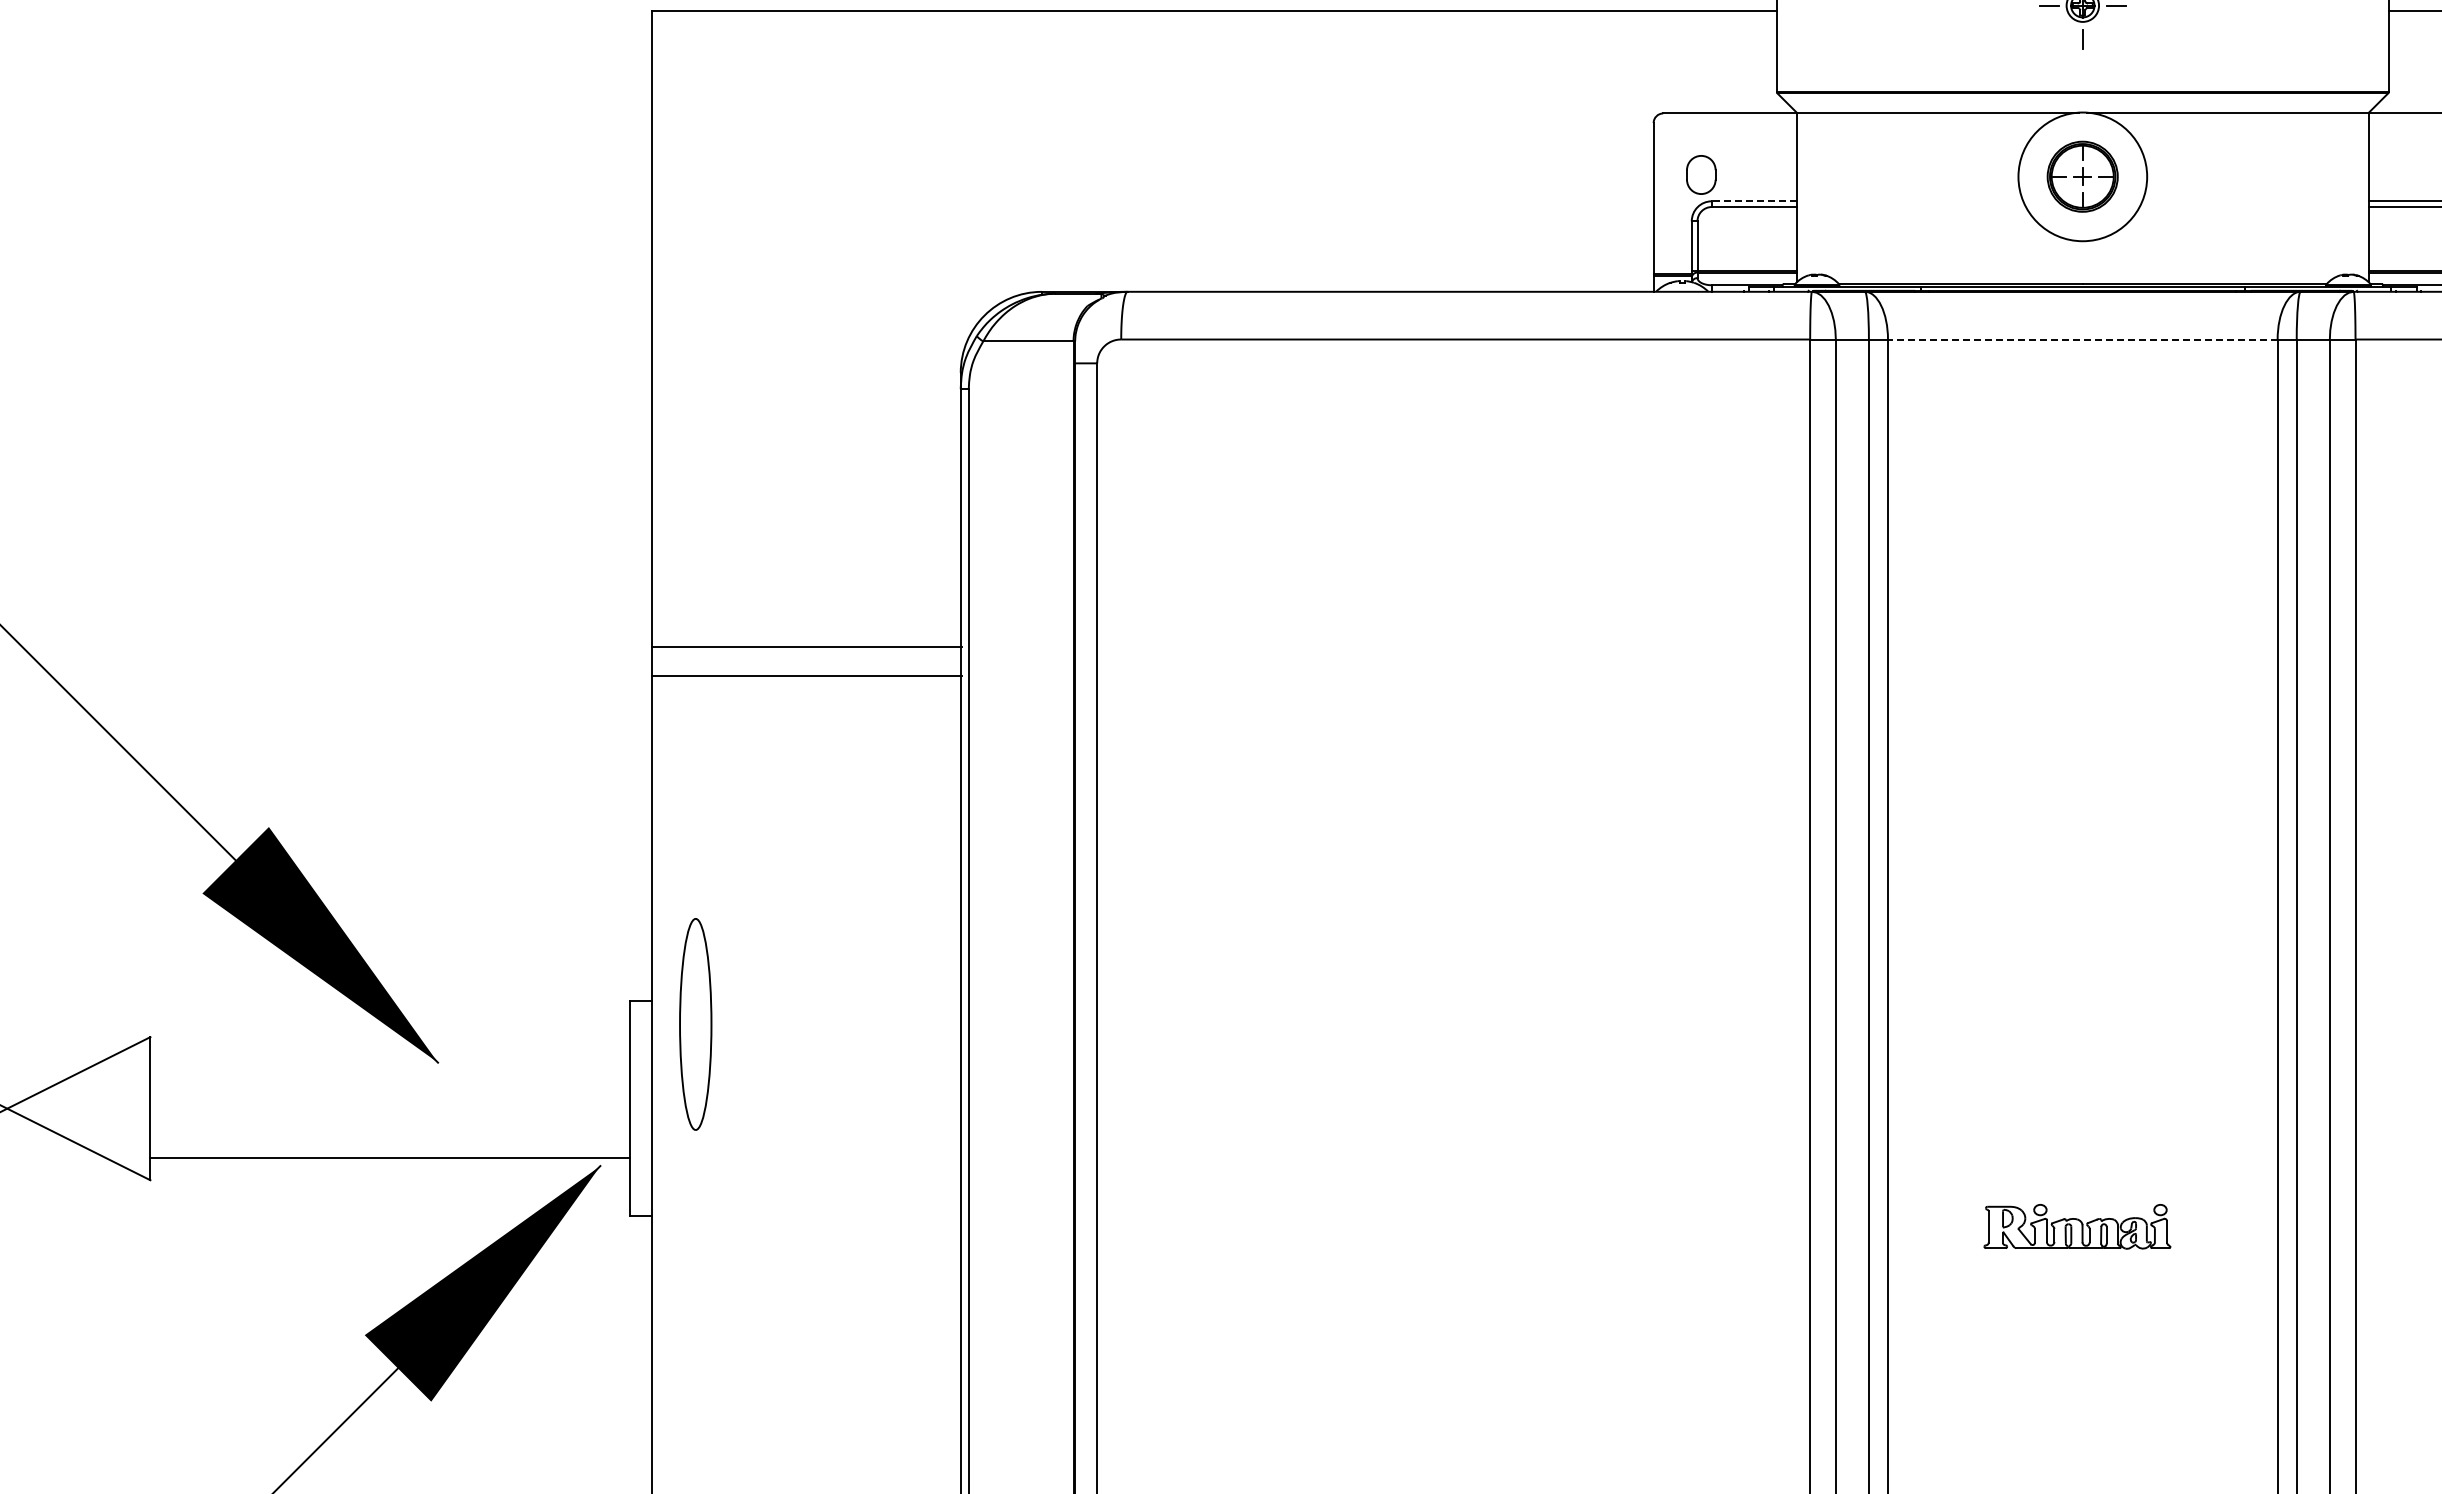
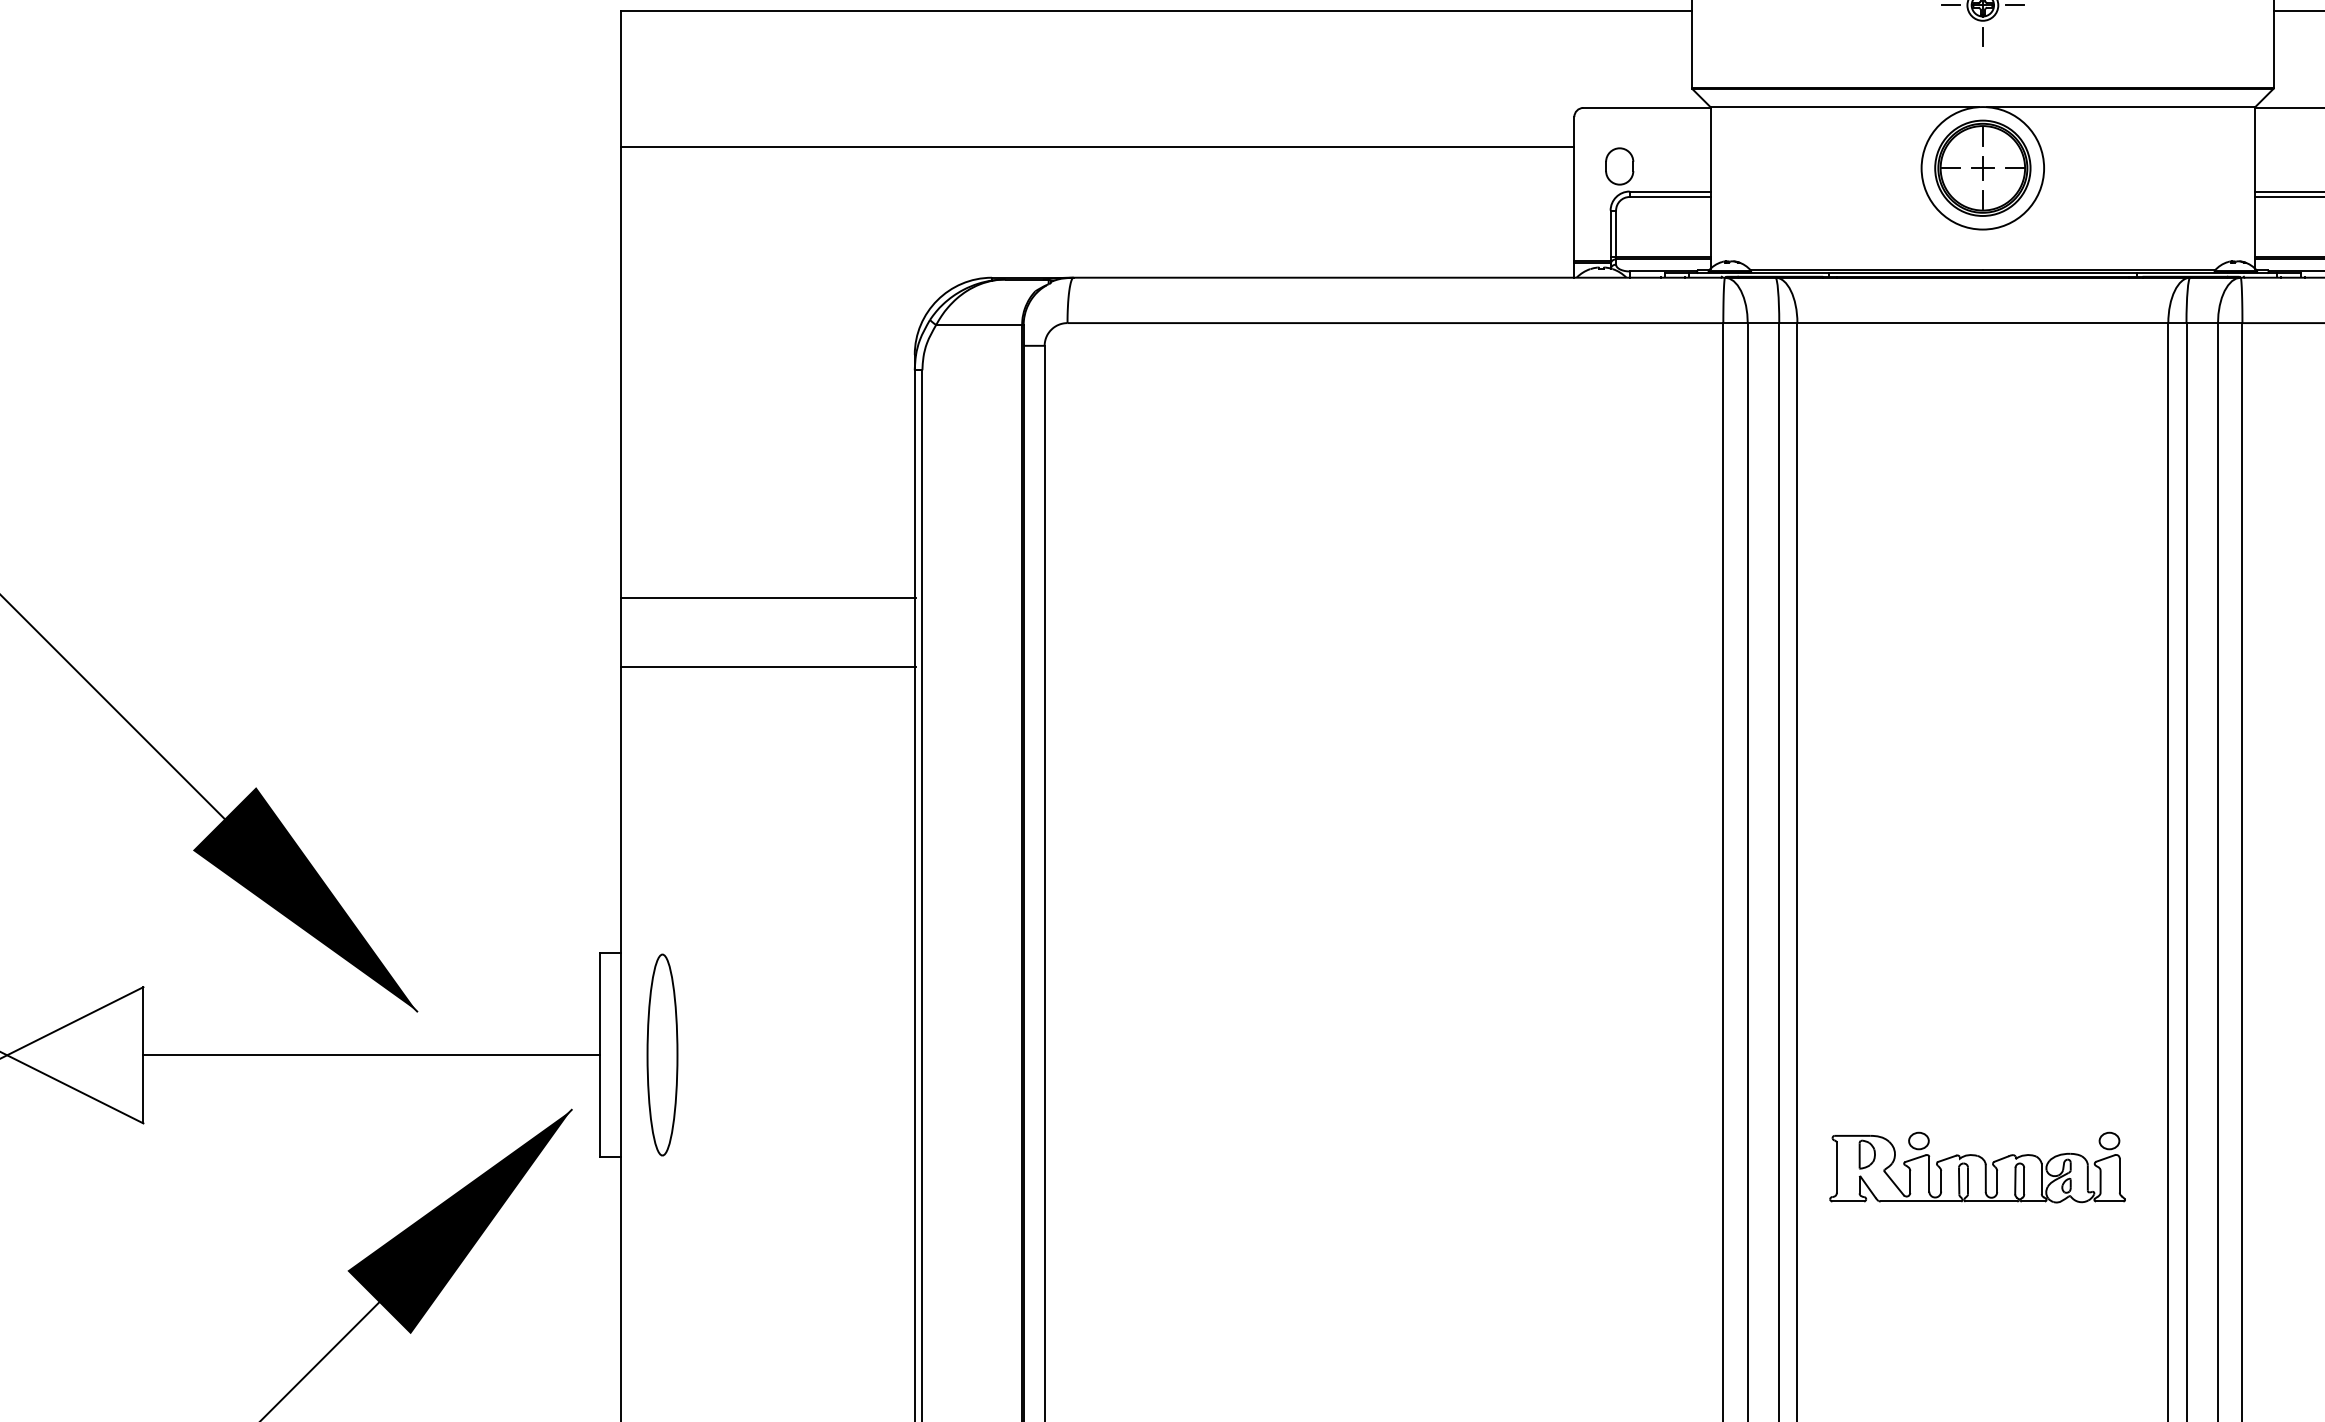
line: (1152, 154) -> (1097, 146), added
part: (2082, 176) -> (1982, 167), size x1.43
line: (1753, 201) -> (1669, 191), dashed -> solid
line: (2082, 339) -> (1982, 323), dashed -> solid
line: (806, 647) -> (767, 666), moved
line: (806, 675) -> (767, 598), moved
part: (695, 1024) -> (662, 1055), moved
line: (390, 1157) -> (371, 1055), moved
part: (2077, 1226) -> (1977, 1167), size x1.67

